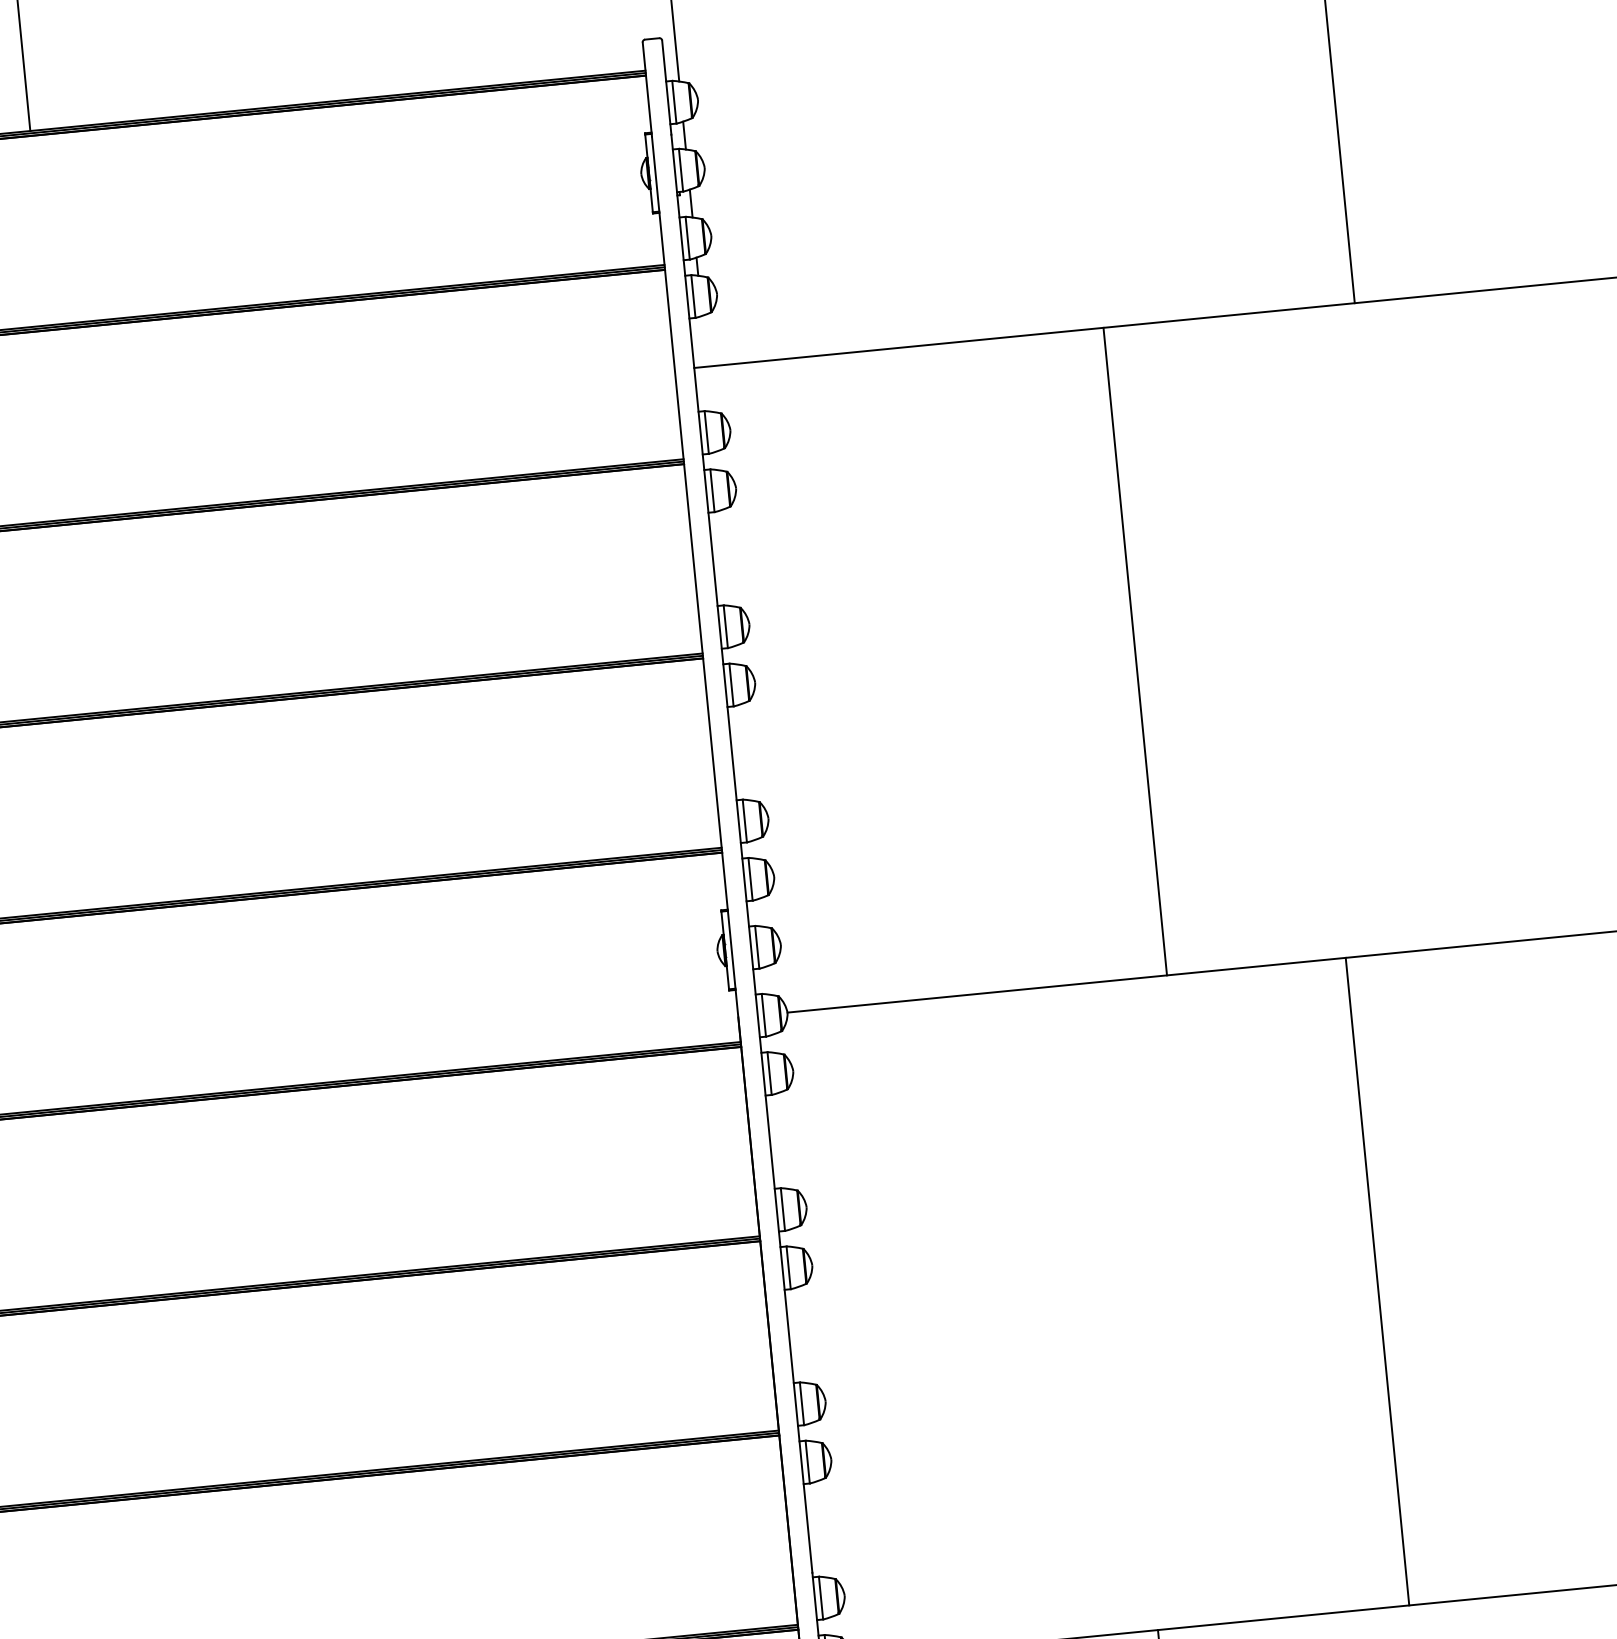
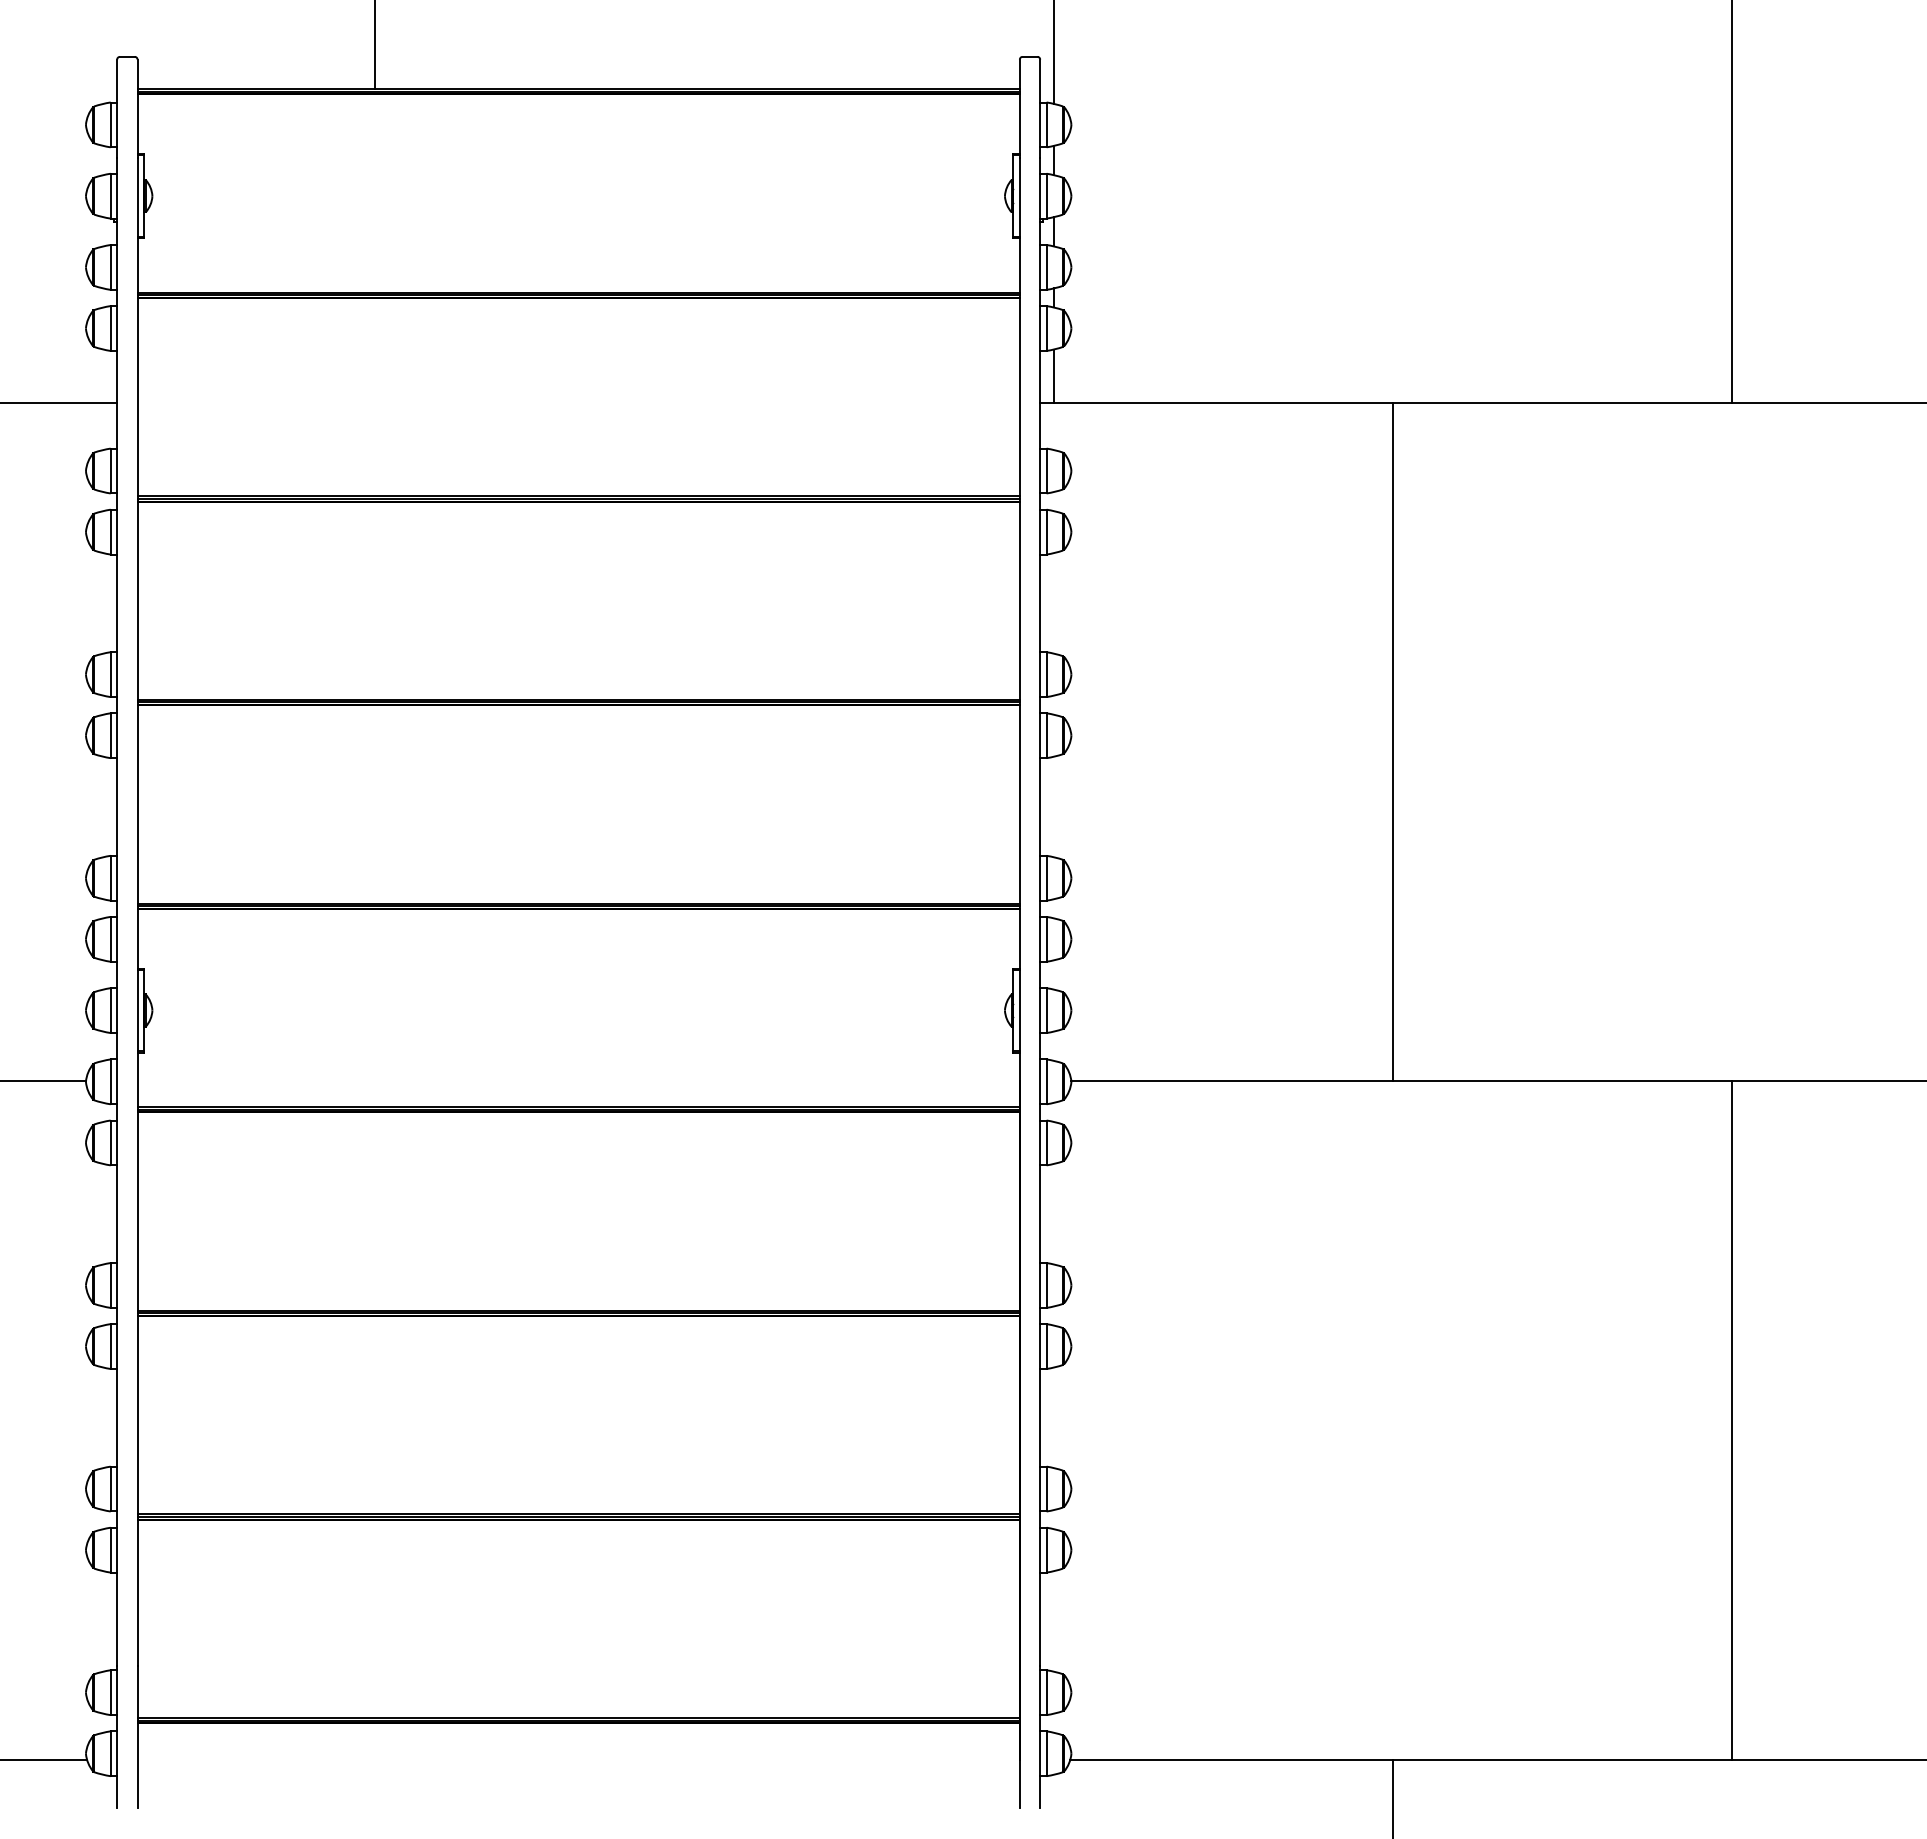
line: (704, 340) -> (1053, 375), added
line: (1135, 650) -> (1393, 741), moved
line: (1377, 1281) -> (1732, 1420), moved

